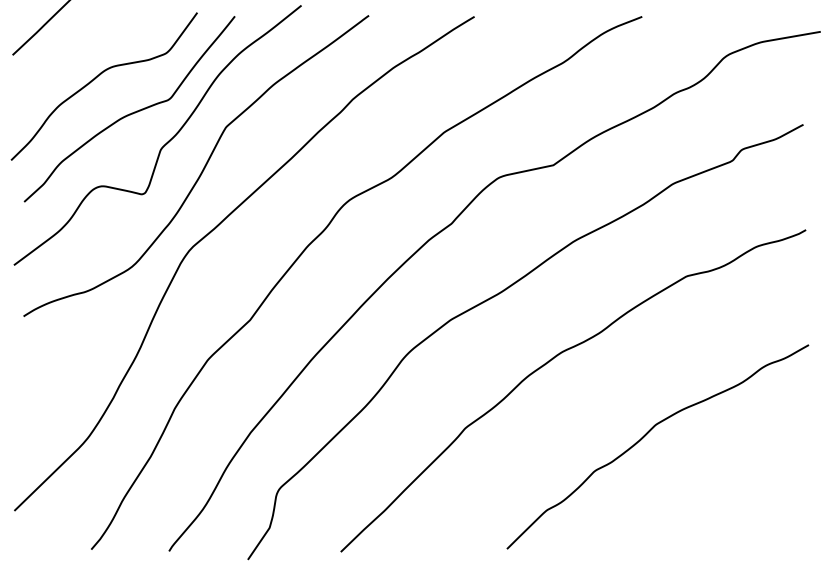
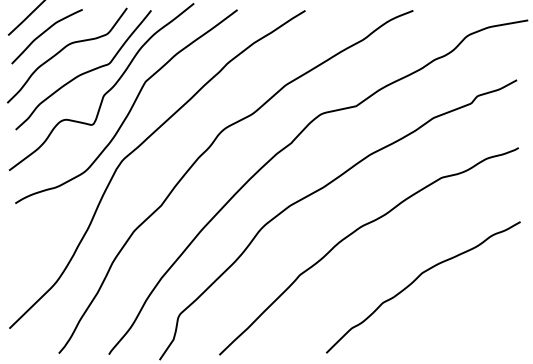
curve: (68, 52) -> (44, 33), added

